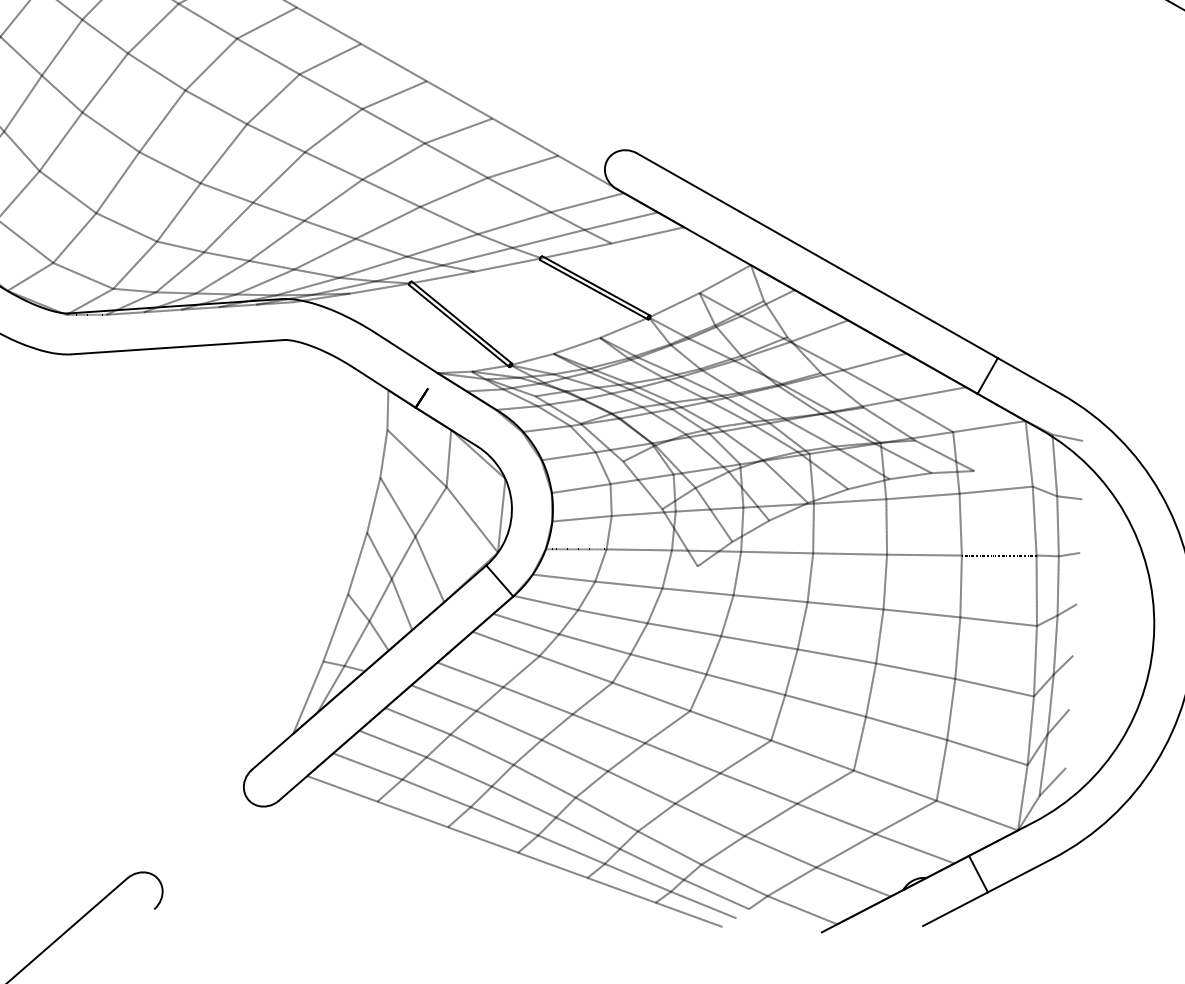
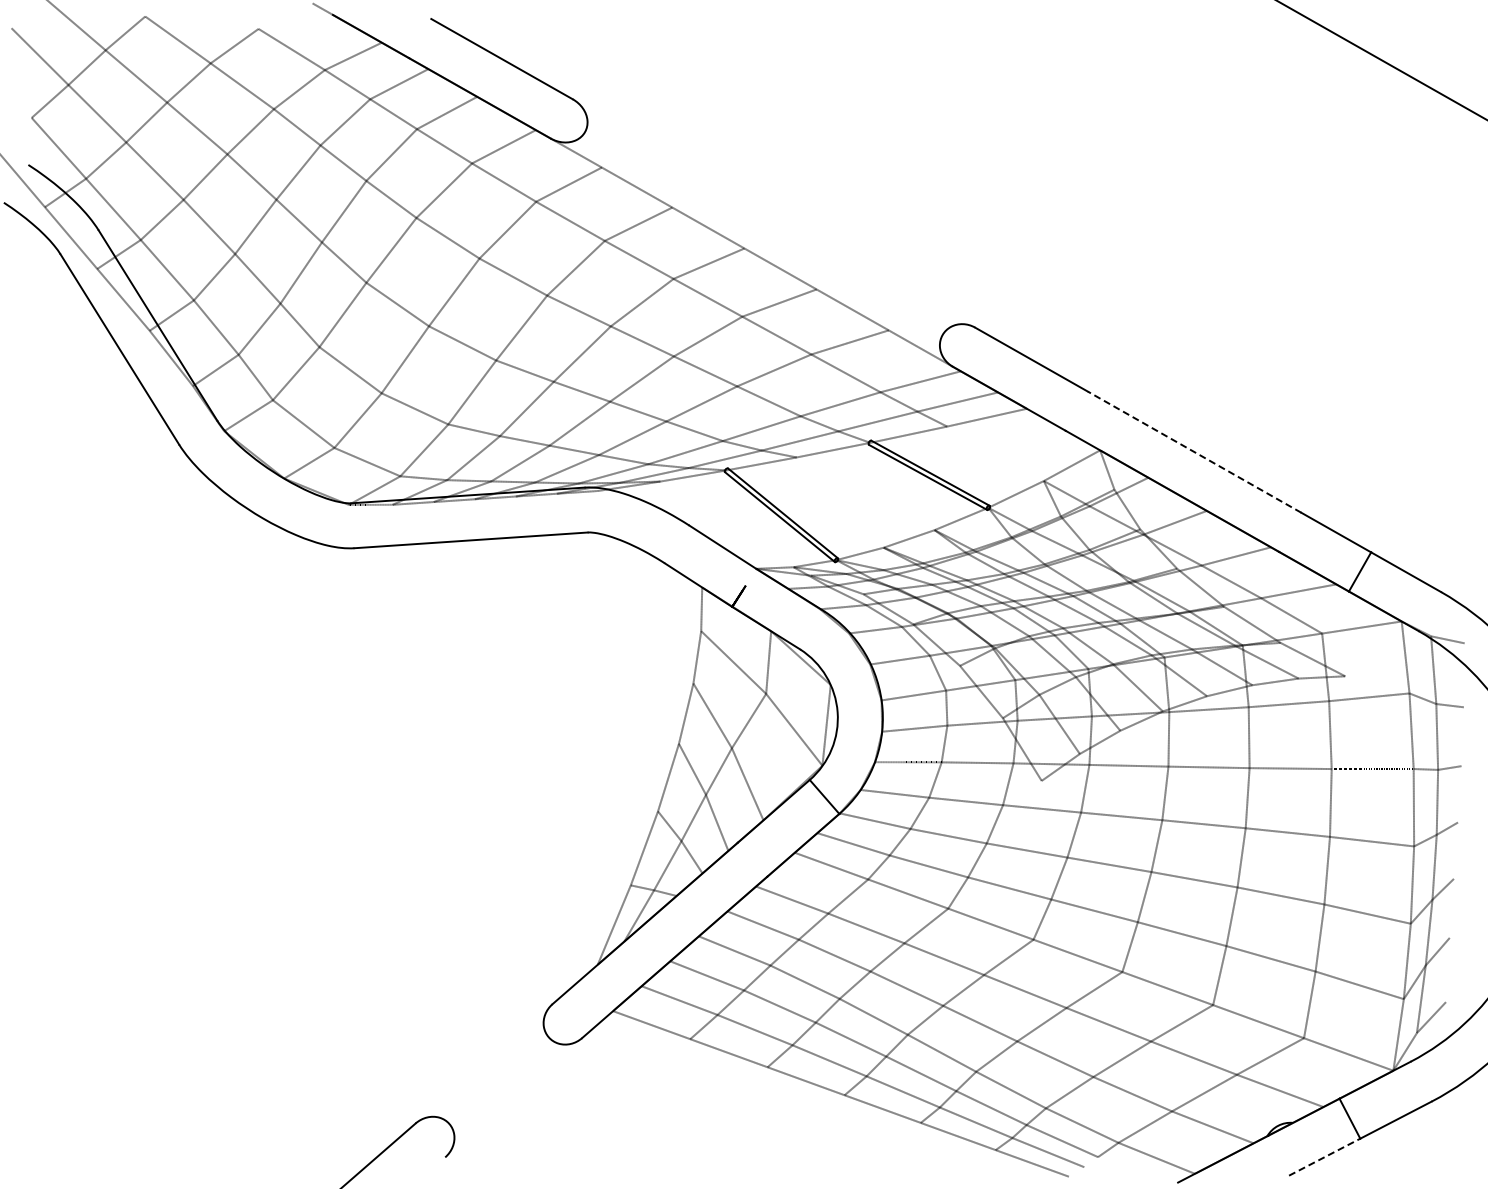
line: (836, 267) -> (1194, 452), solid -> dashed
line: (956, 908) -> (1325, 1156), solid -> dashed

